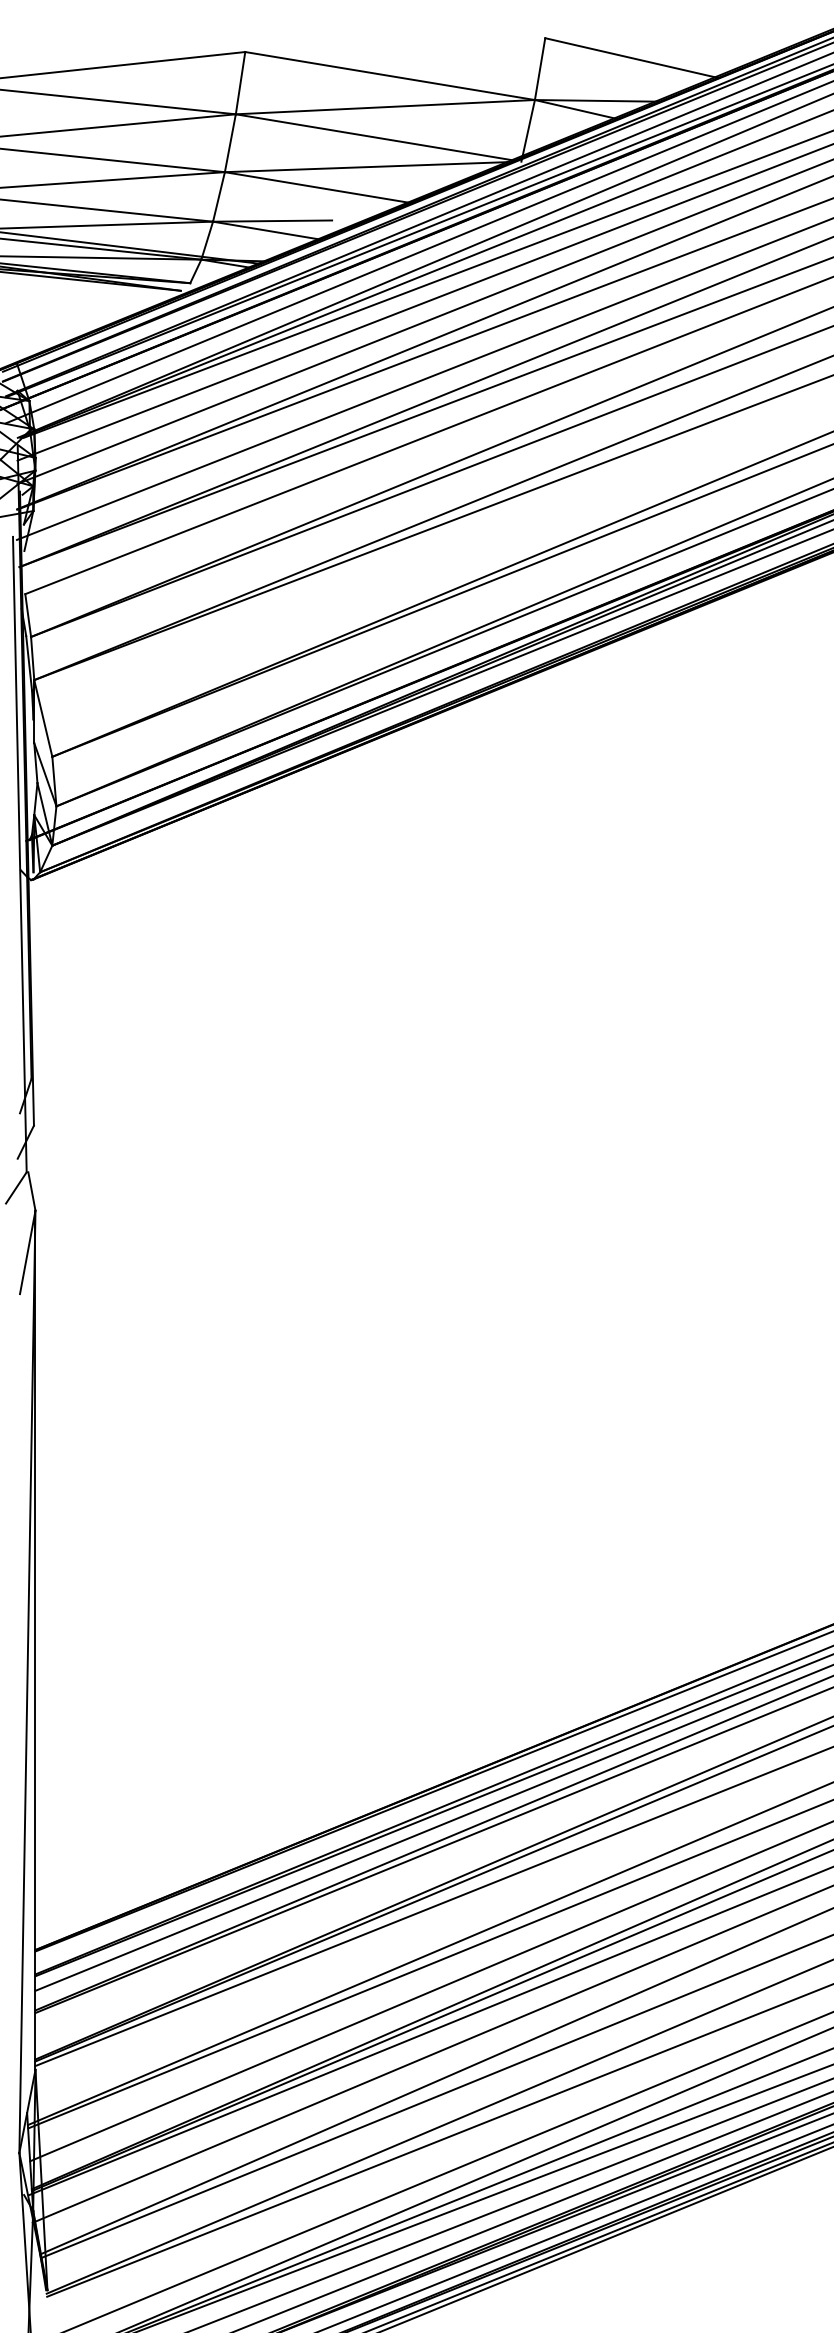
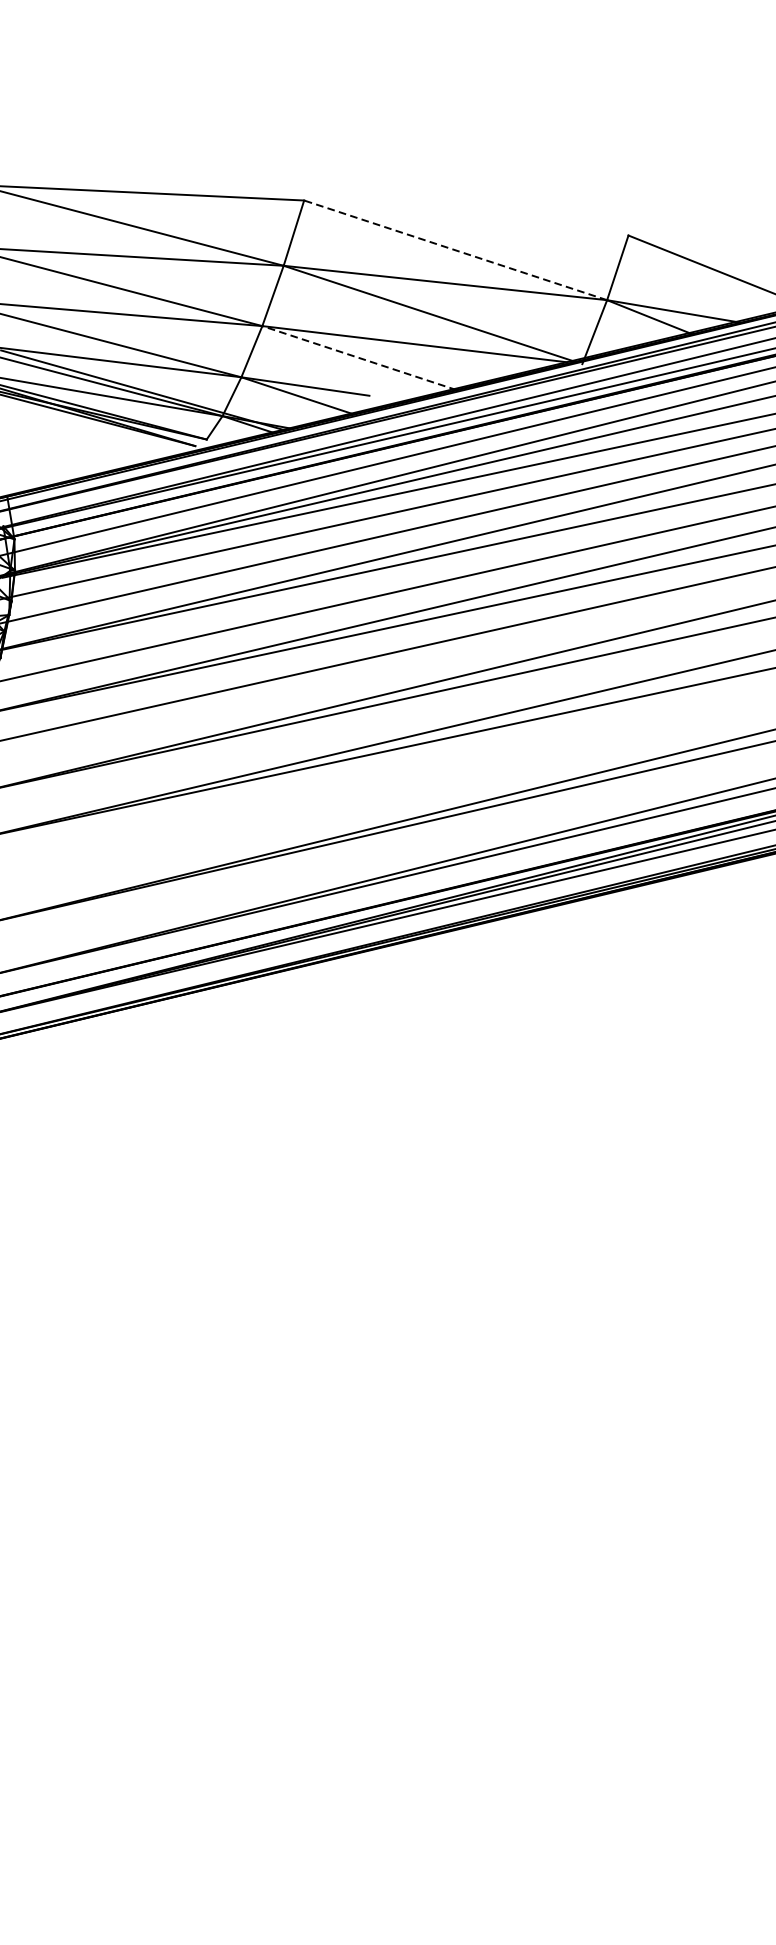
line: (390, 76) -> (456, 250), solid -> dashed
line: (317, 187) -> (359, 357), solid -> dashed

